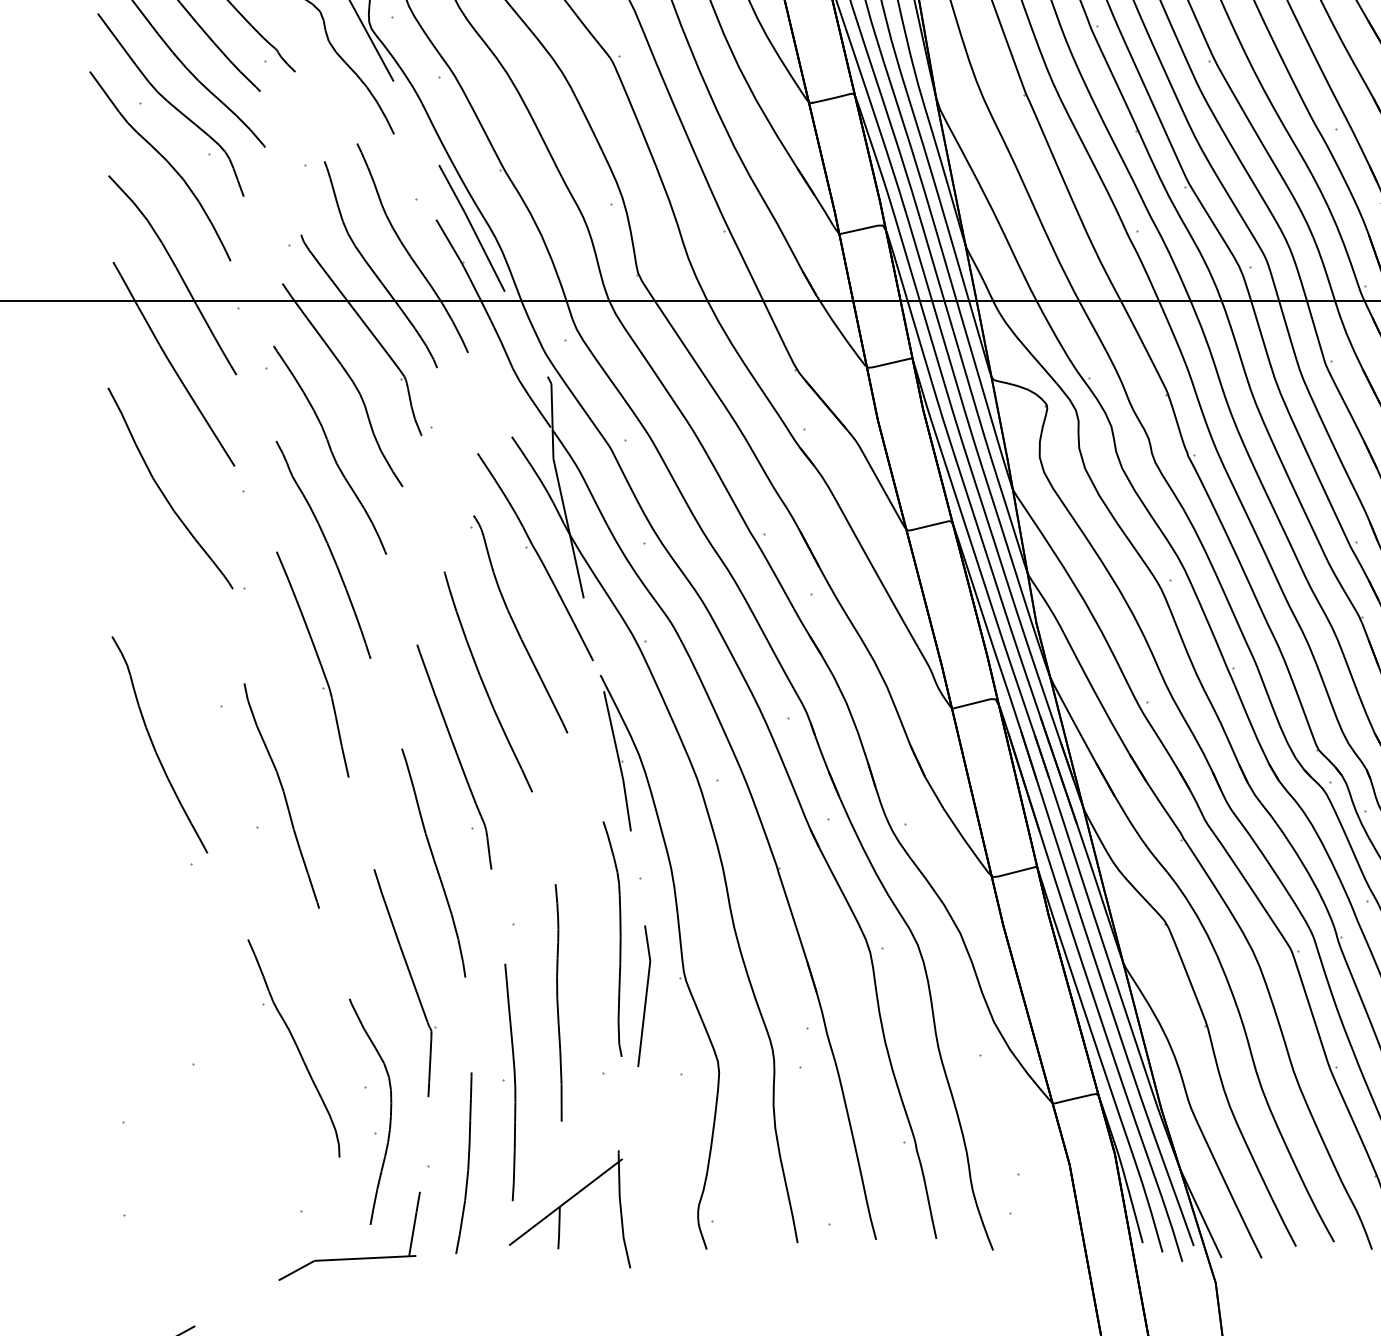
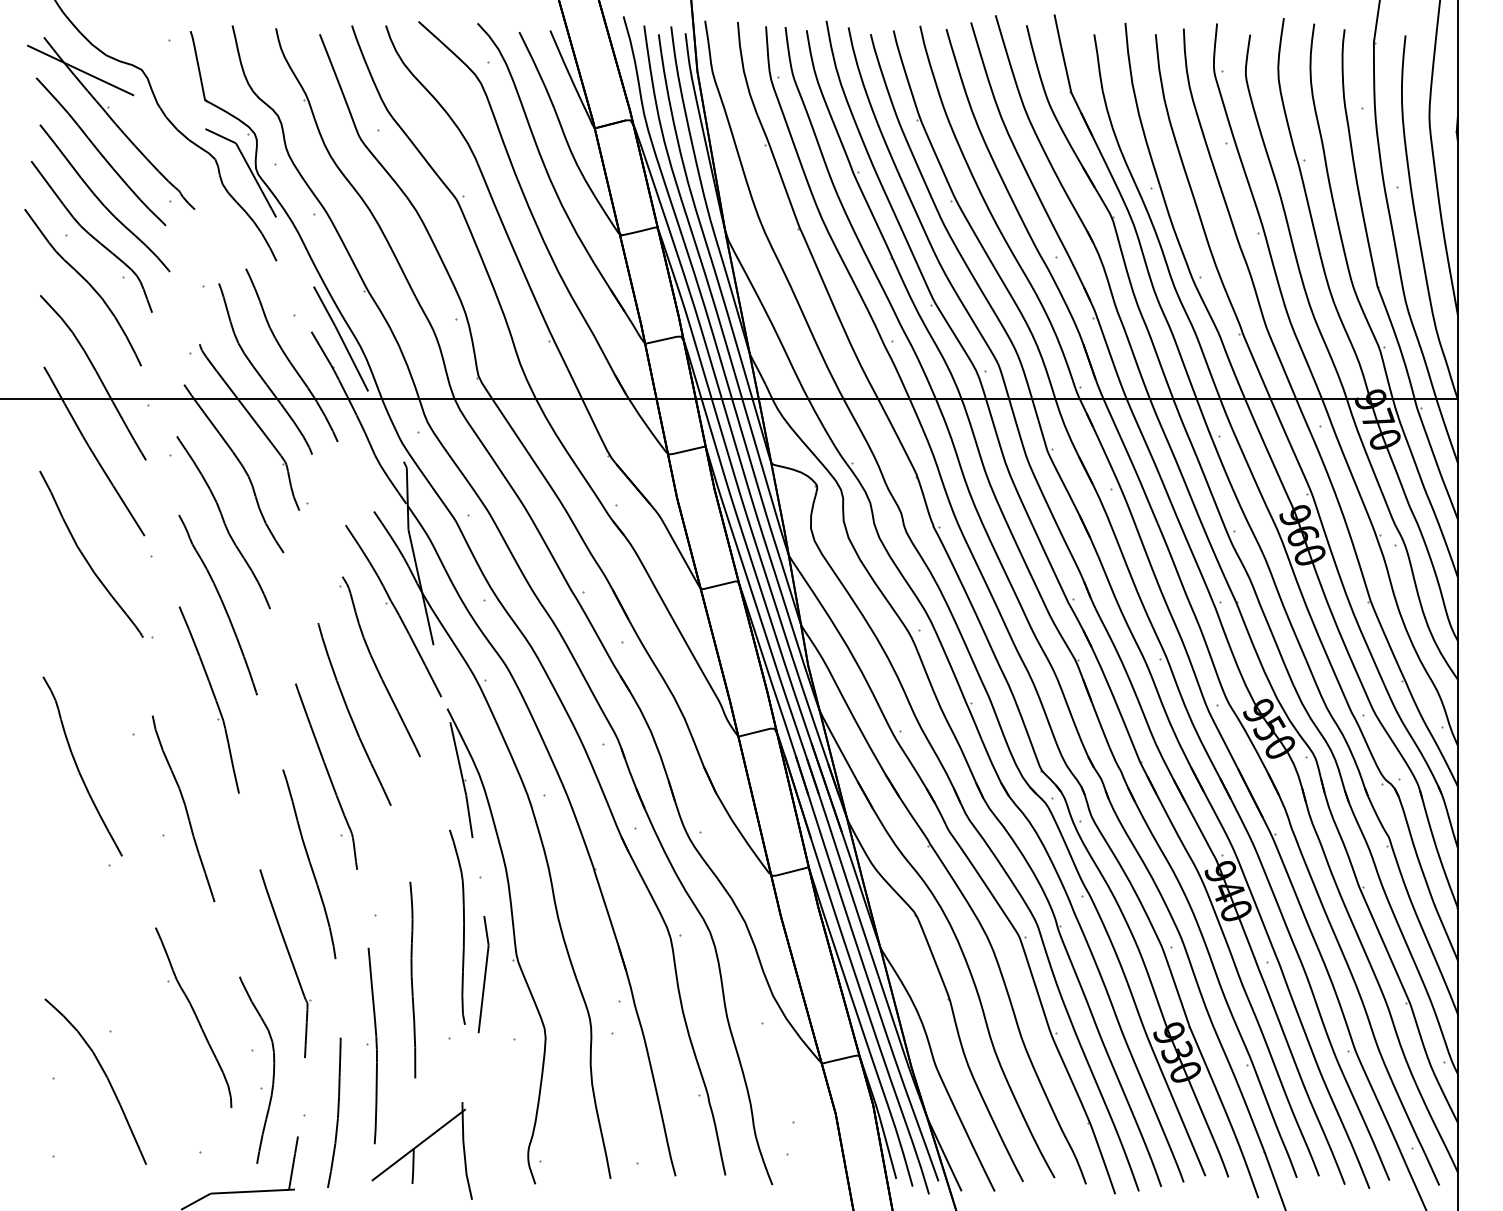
curve: (187, 1119) -> (105, 1076), added

